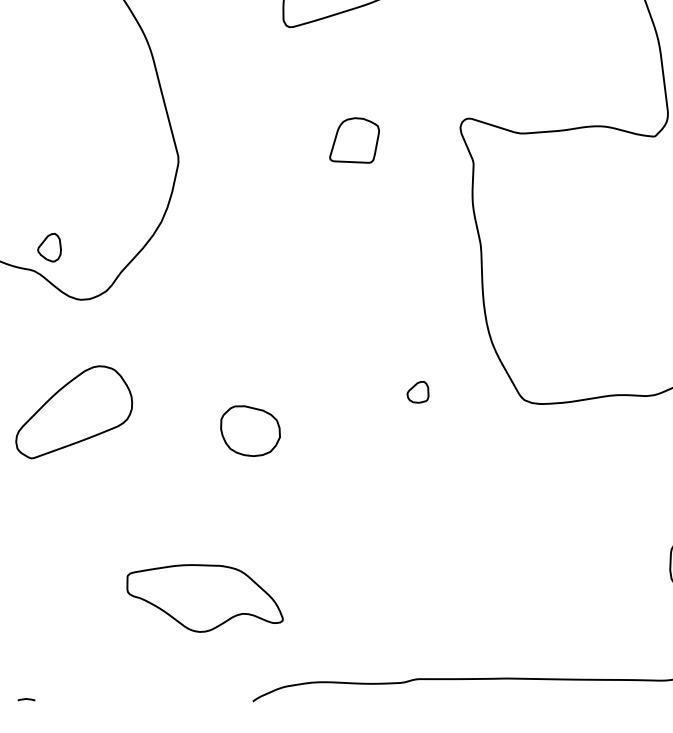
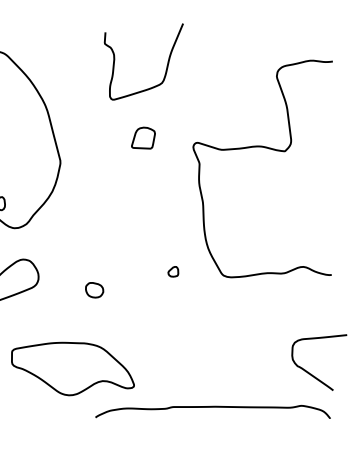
part: (354, 139) -> (143, 137), moved
part: (250, 431) -> (94, 290), size x0.62
part: (204, 597) -> (72, 368), size x1.67

